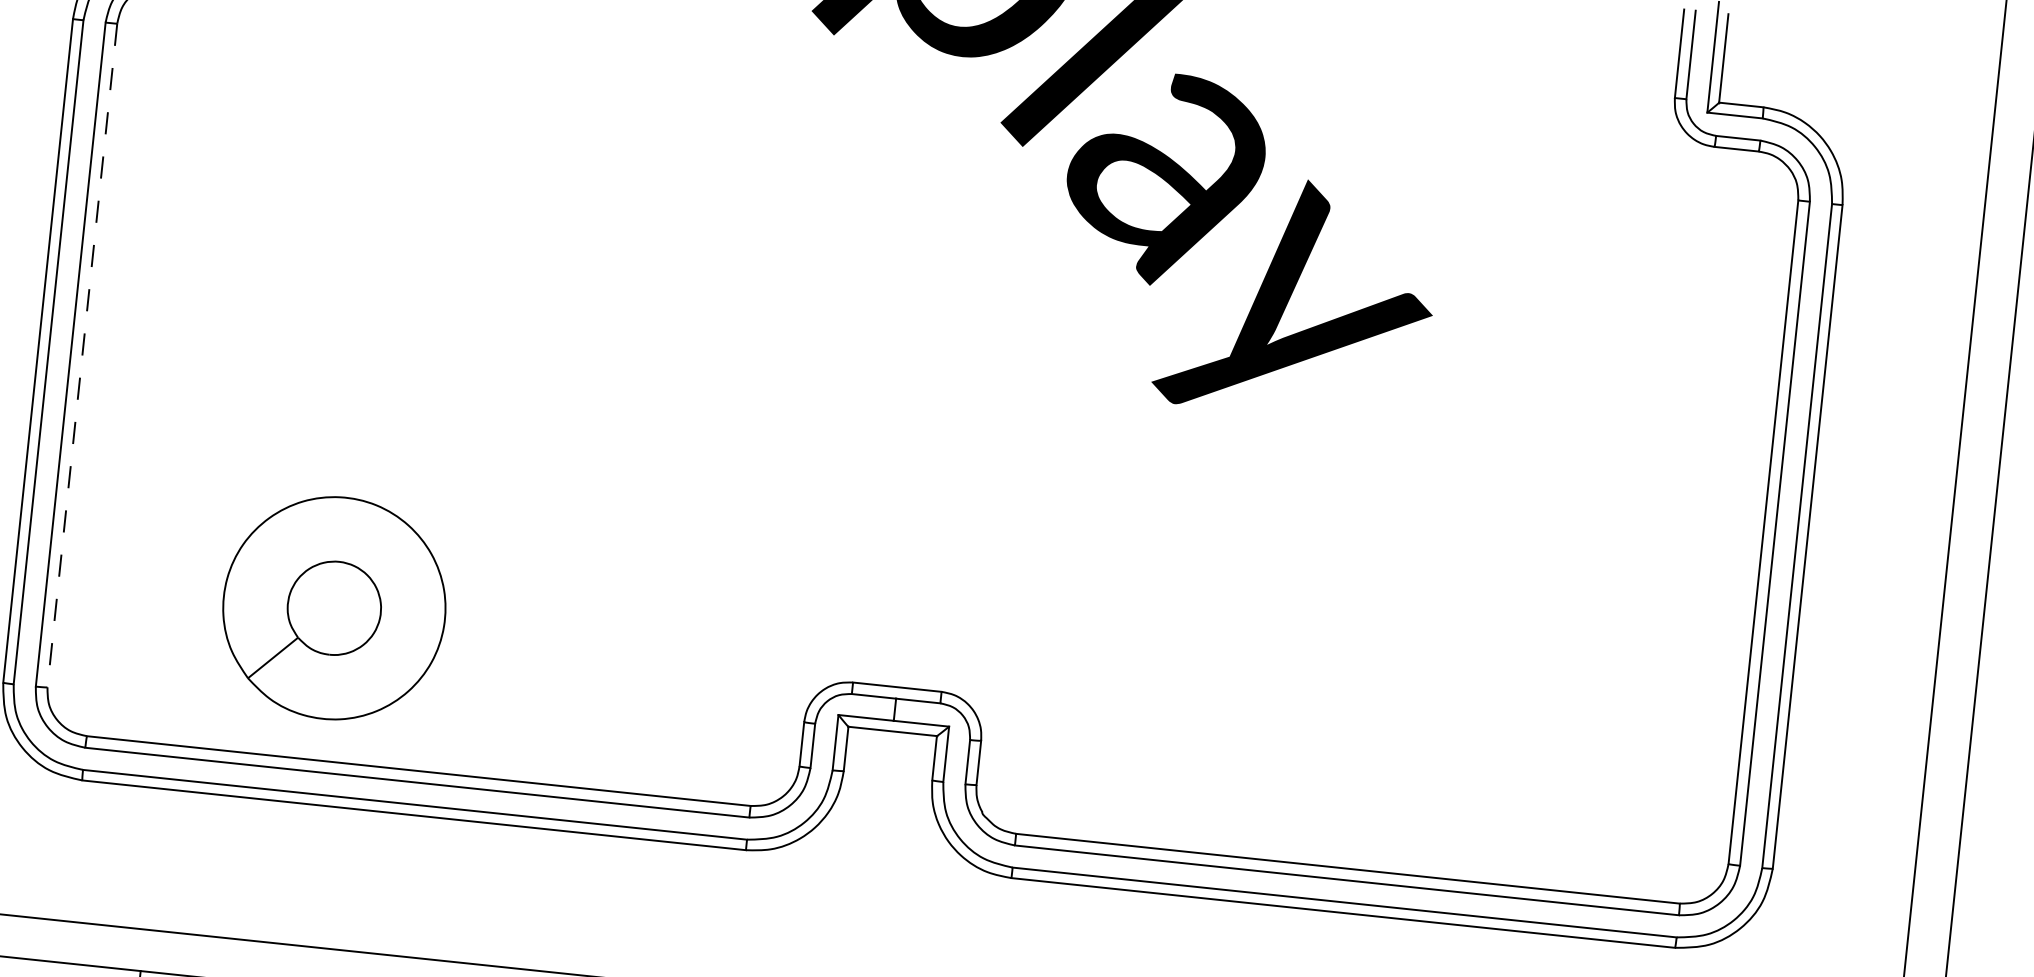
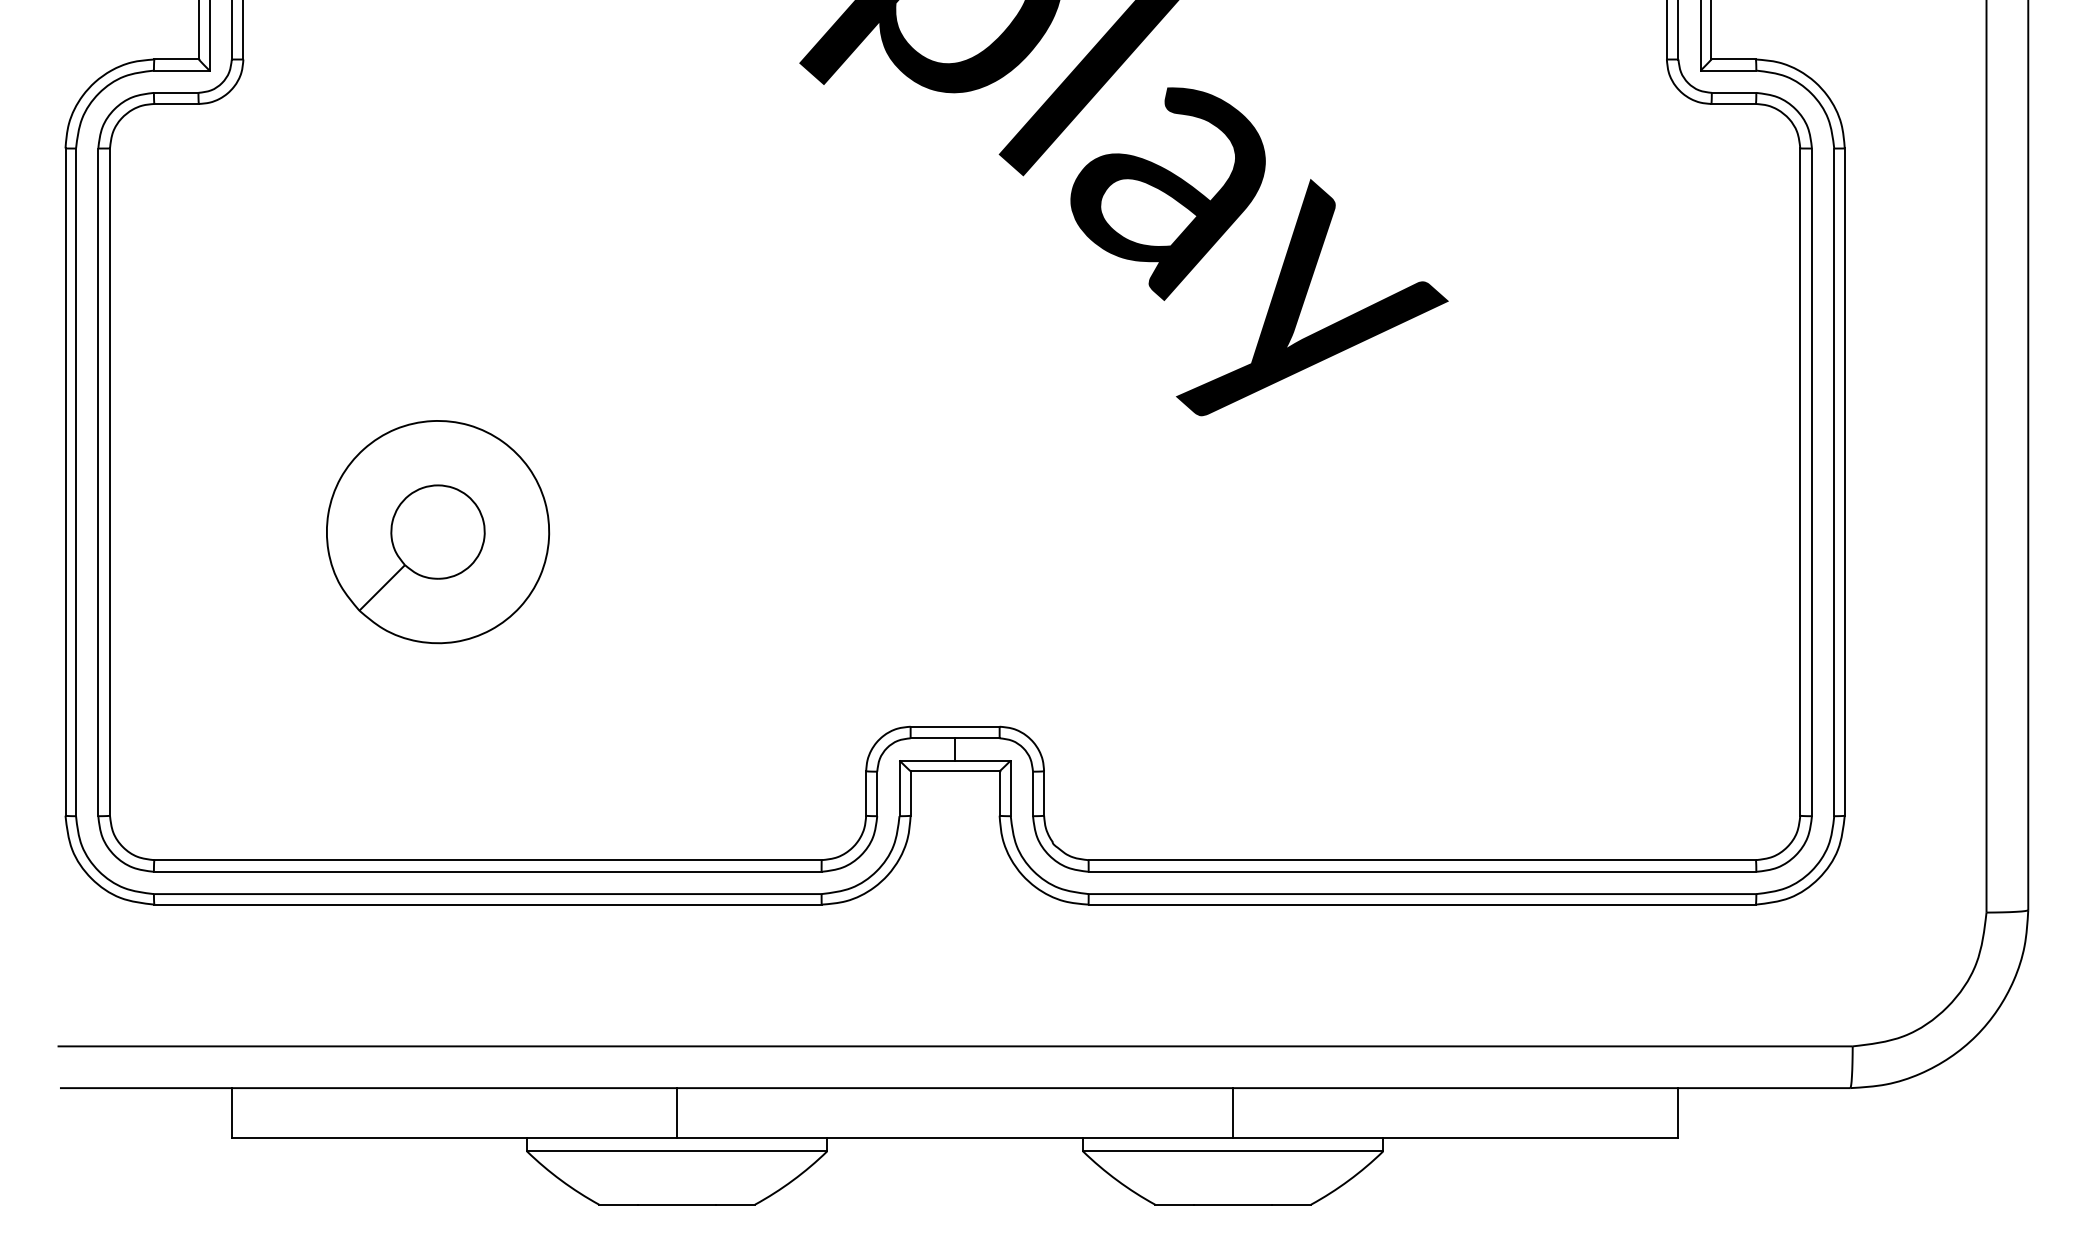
line: (81, 355) -> (109, 482), dashed -> solid
part: (334, 608) -> (438, 532), moved

